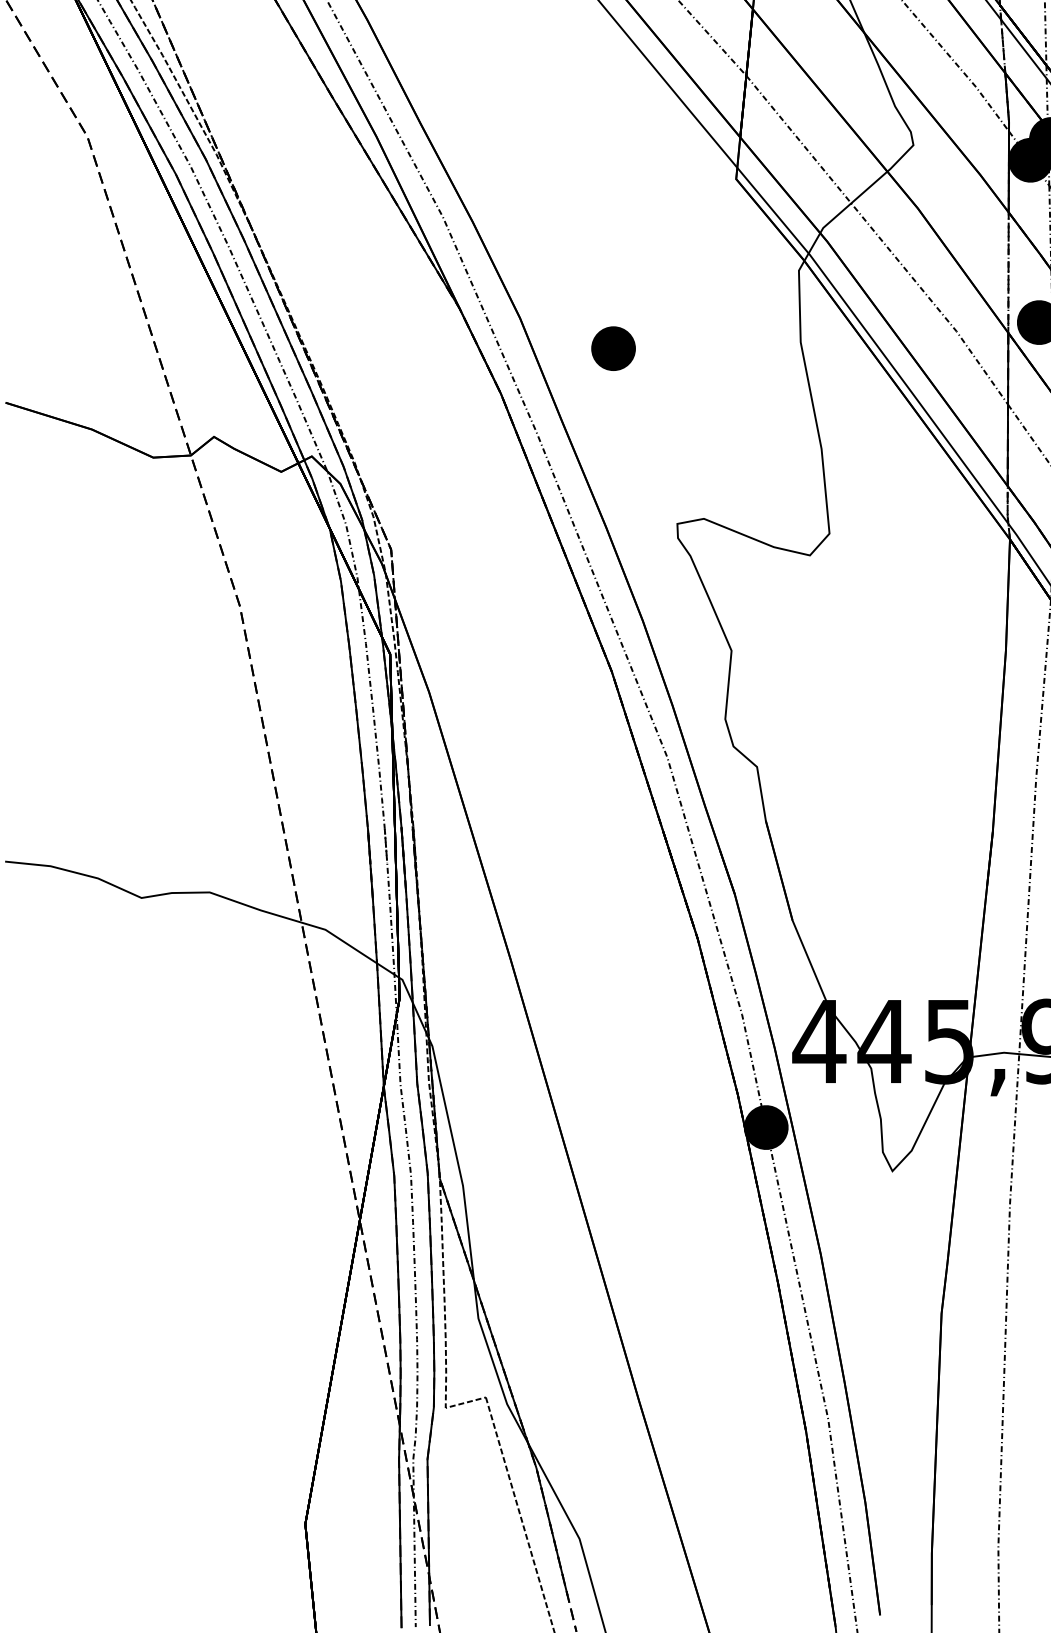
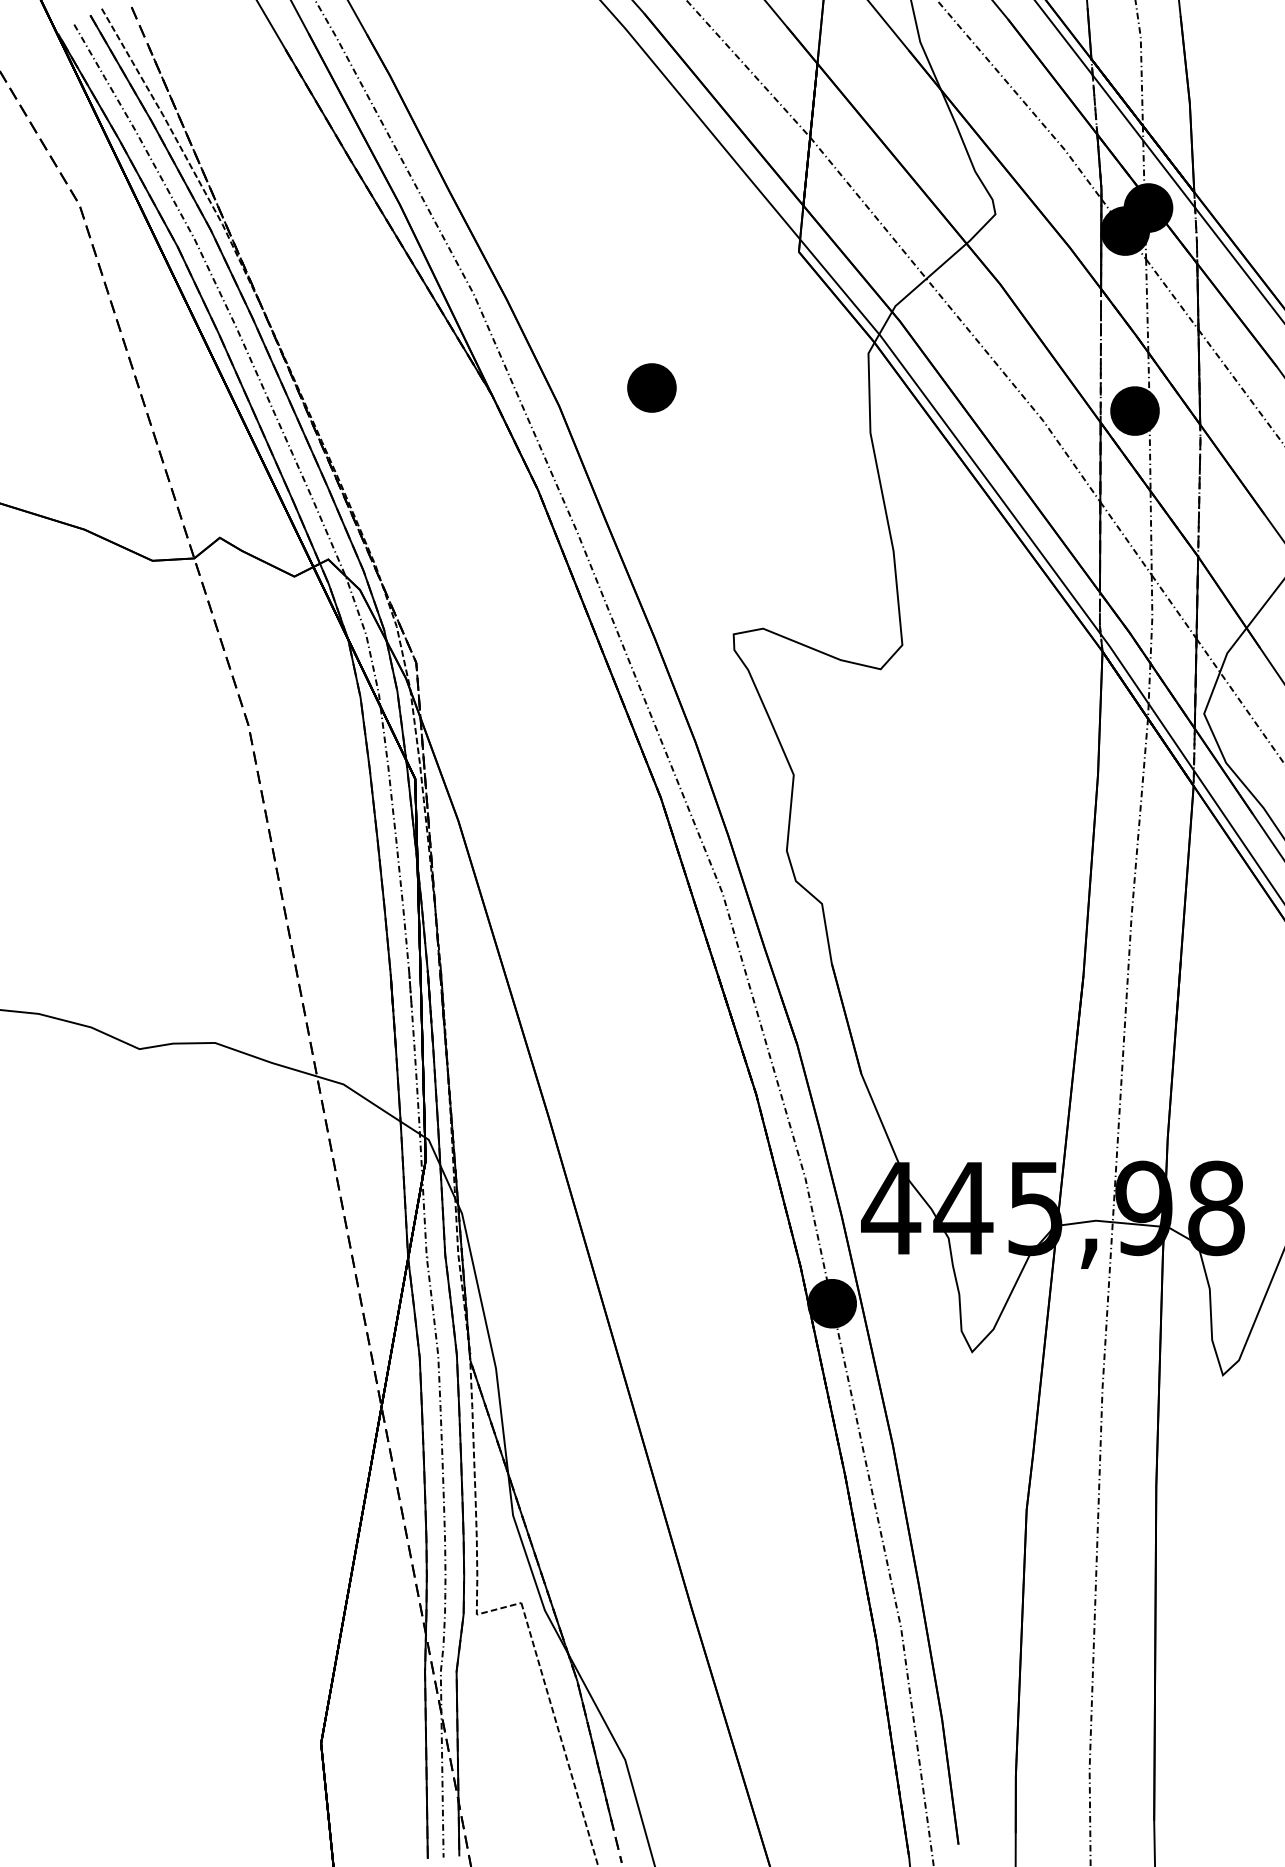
part: (613, 348) -> (651, 387), moved

